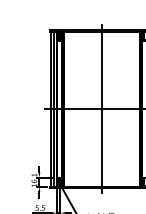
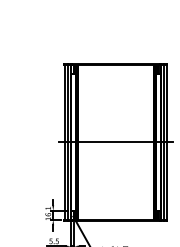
line: (101, 109) -> (115, 142), removed

